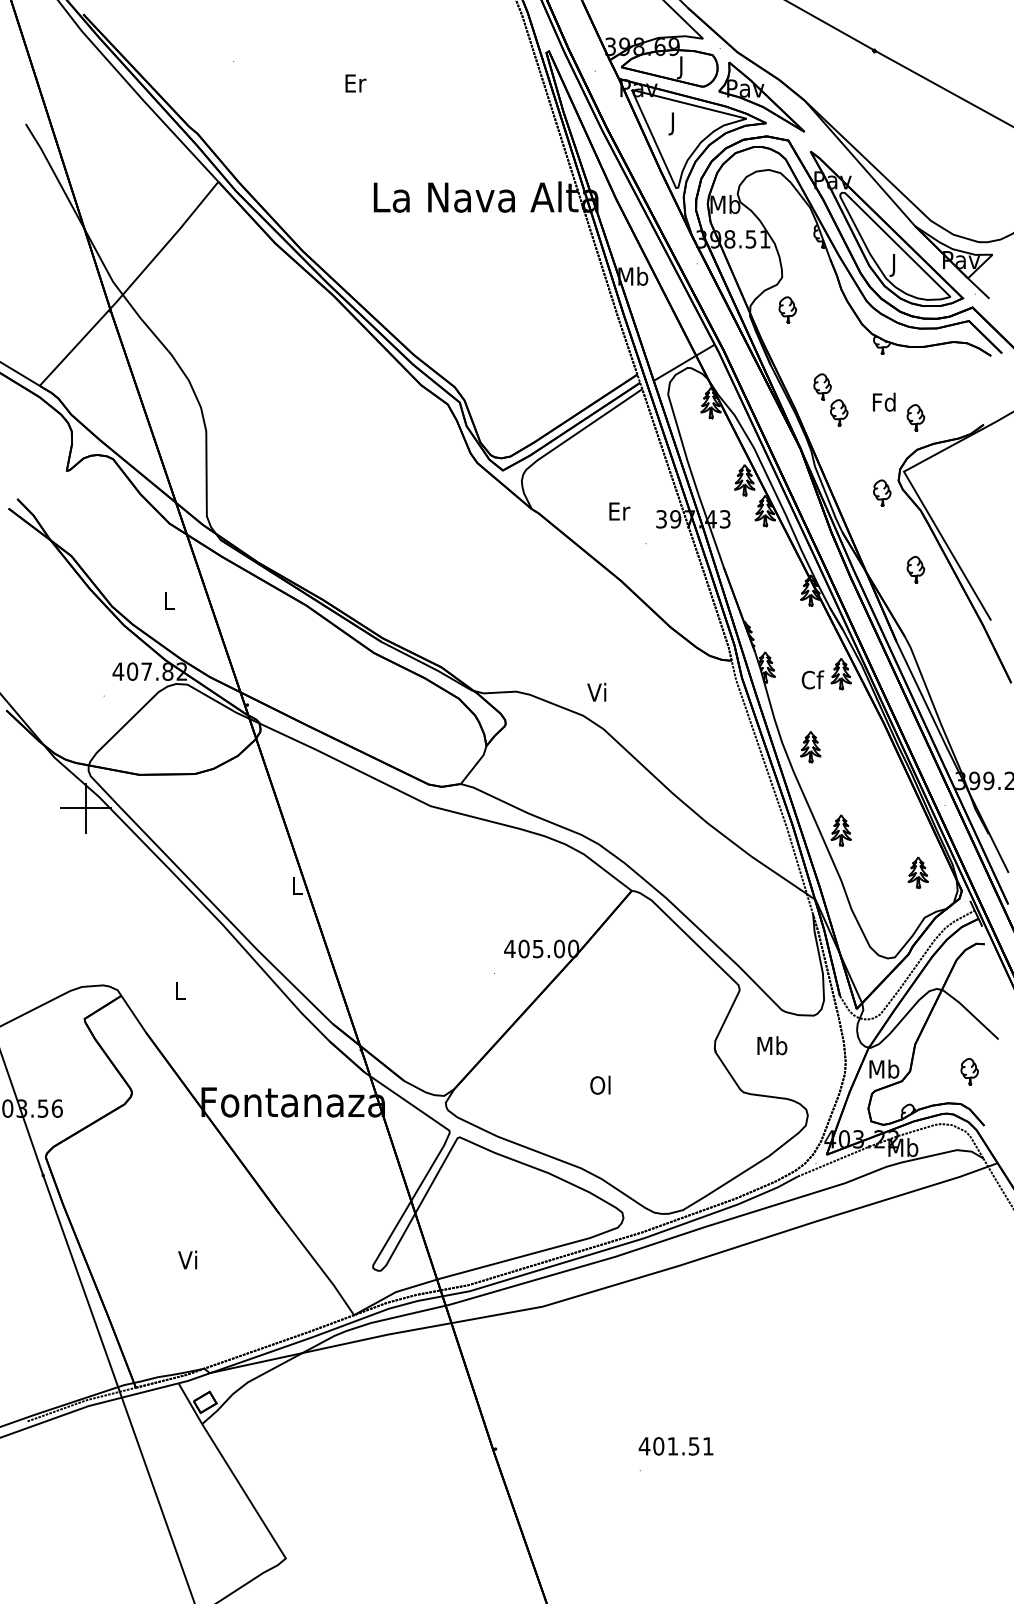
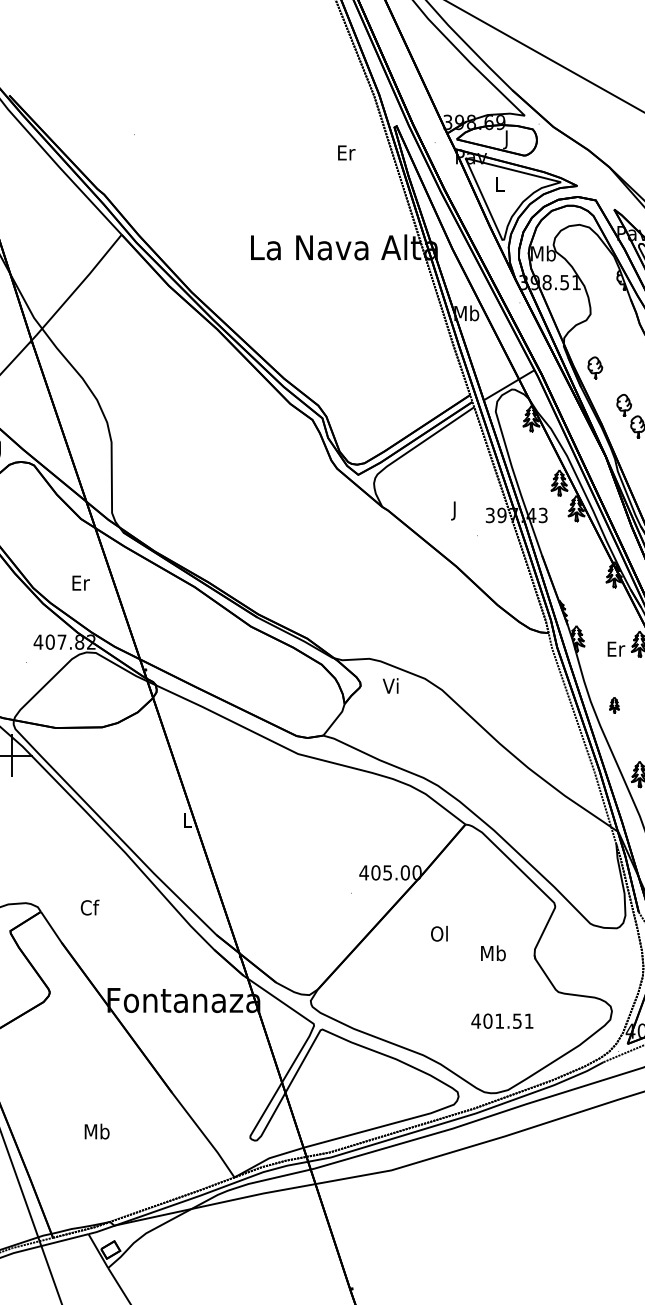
text: (355, 83) -> (346, 152), moved
part: (761, 96) -> (573, 163), removed
text: (673, 123) -> (500, 186), J -> L
part: (787, 309) -> (595, 367), moved
text: (619, 513) -> (455, 510), Er -> J
text: (169, 600) -> (80, 582), L -> Er
text: (812, 679) -> (615, 648), Cf -> Er
text: (596, 691) -> (390, 685), moved
part: (810, 747) -> (614, 705), size x0.6
text: (180, 990) -> (90, 907), L -> Cf
text: (772, 1045) -> (493, 953), moved
text: (600, 1084) -> (439, 933), moved
text: (188, 1259) -> (96, 1131), Vi -> Mb
text: (675, 1446) -> (501, 1021), moved

